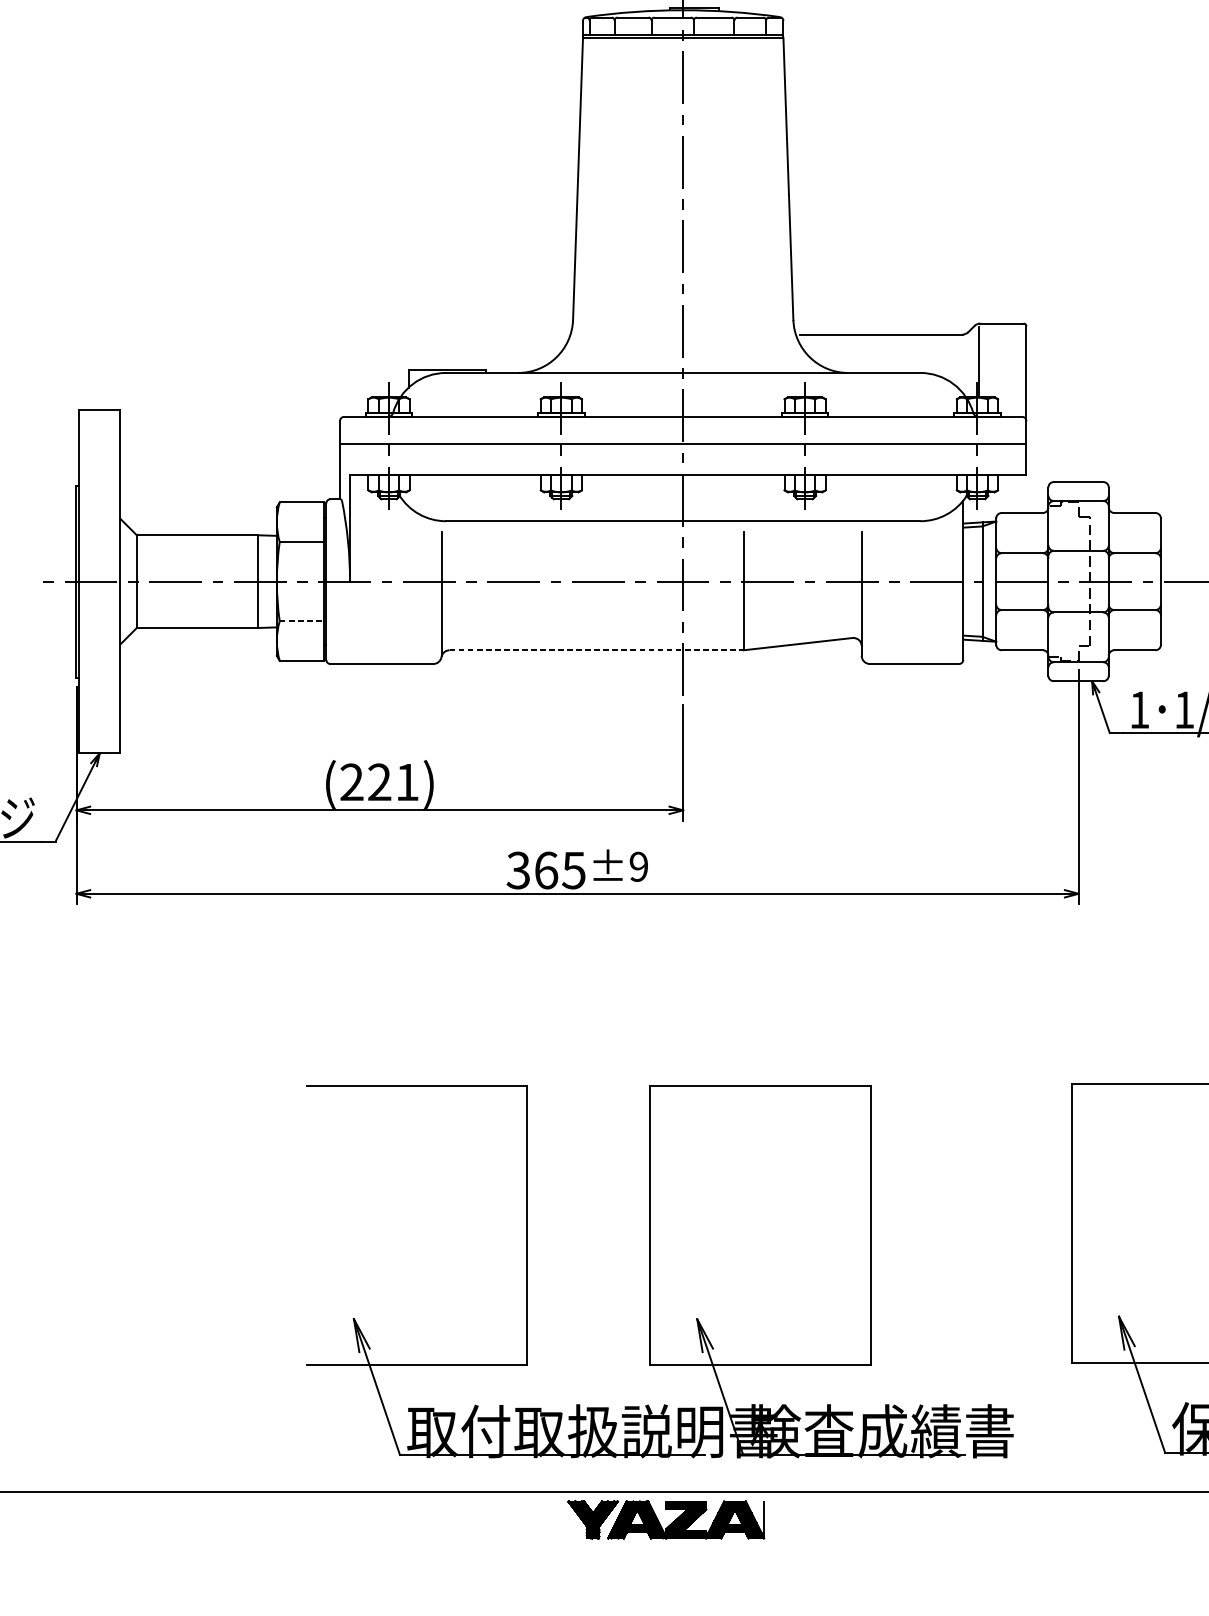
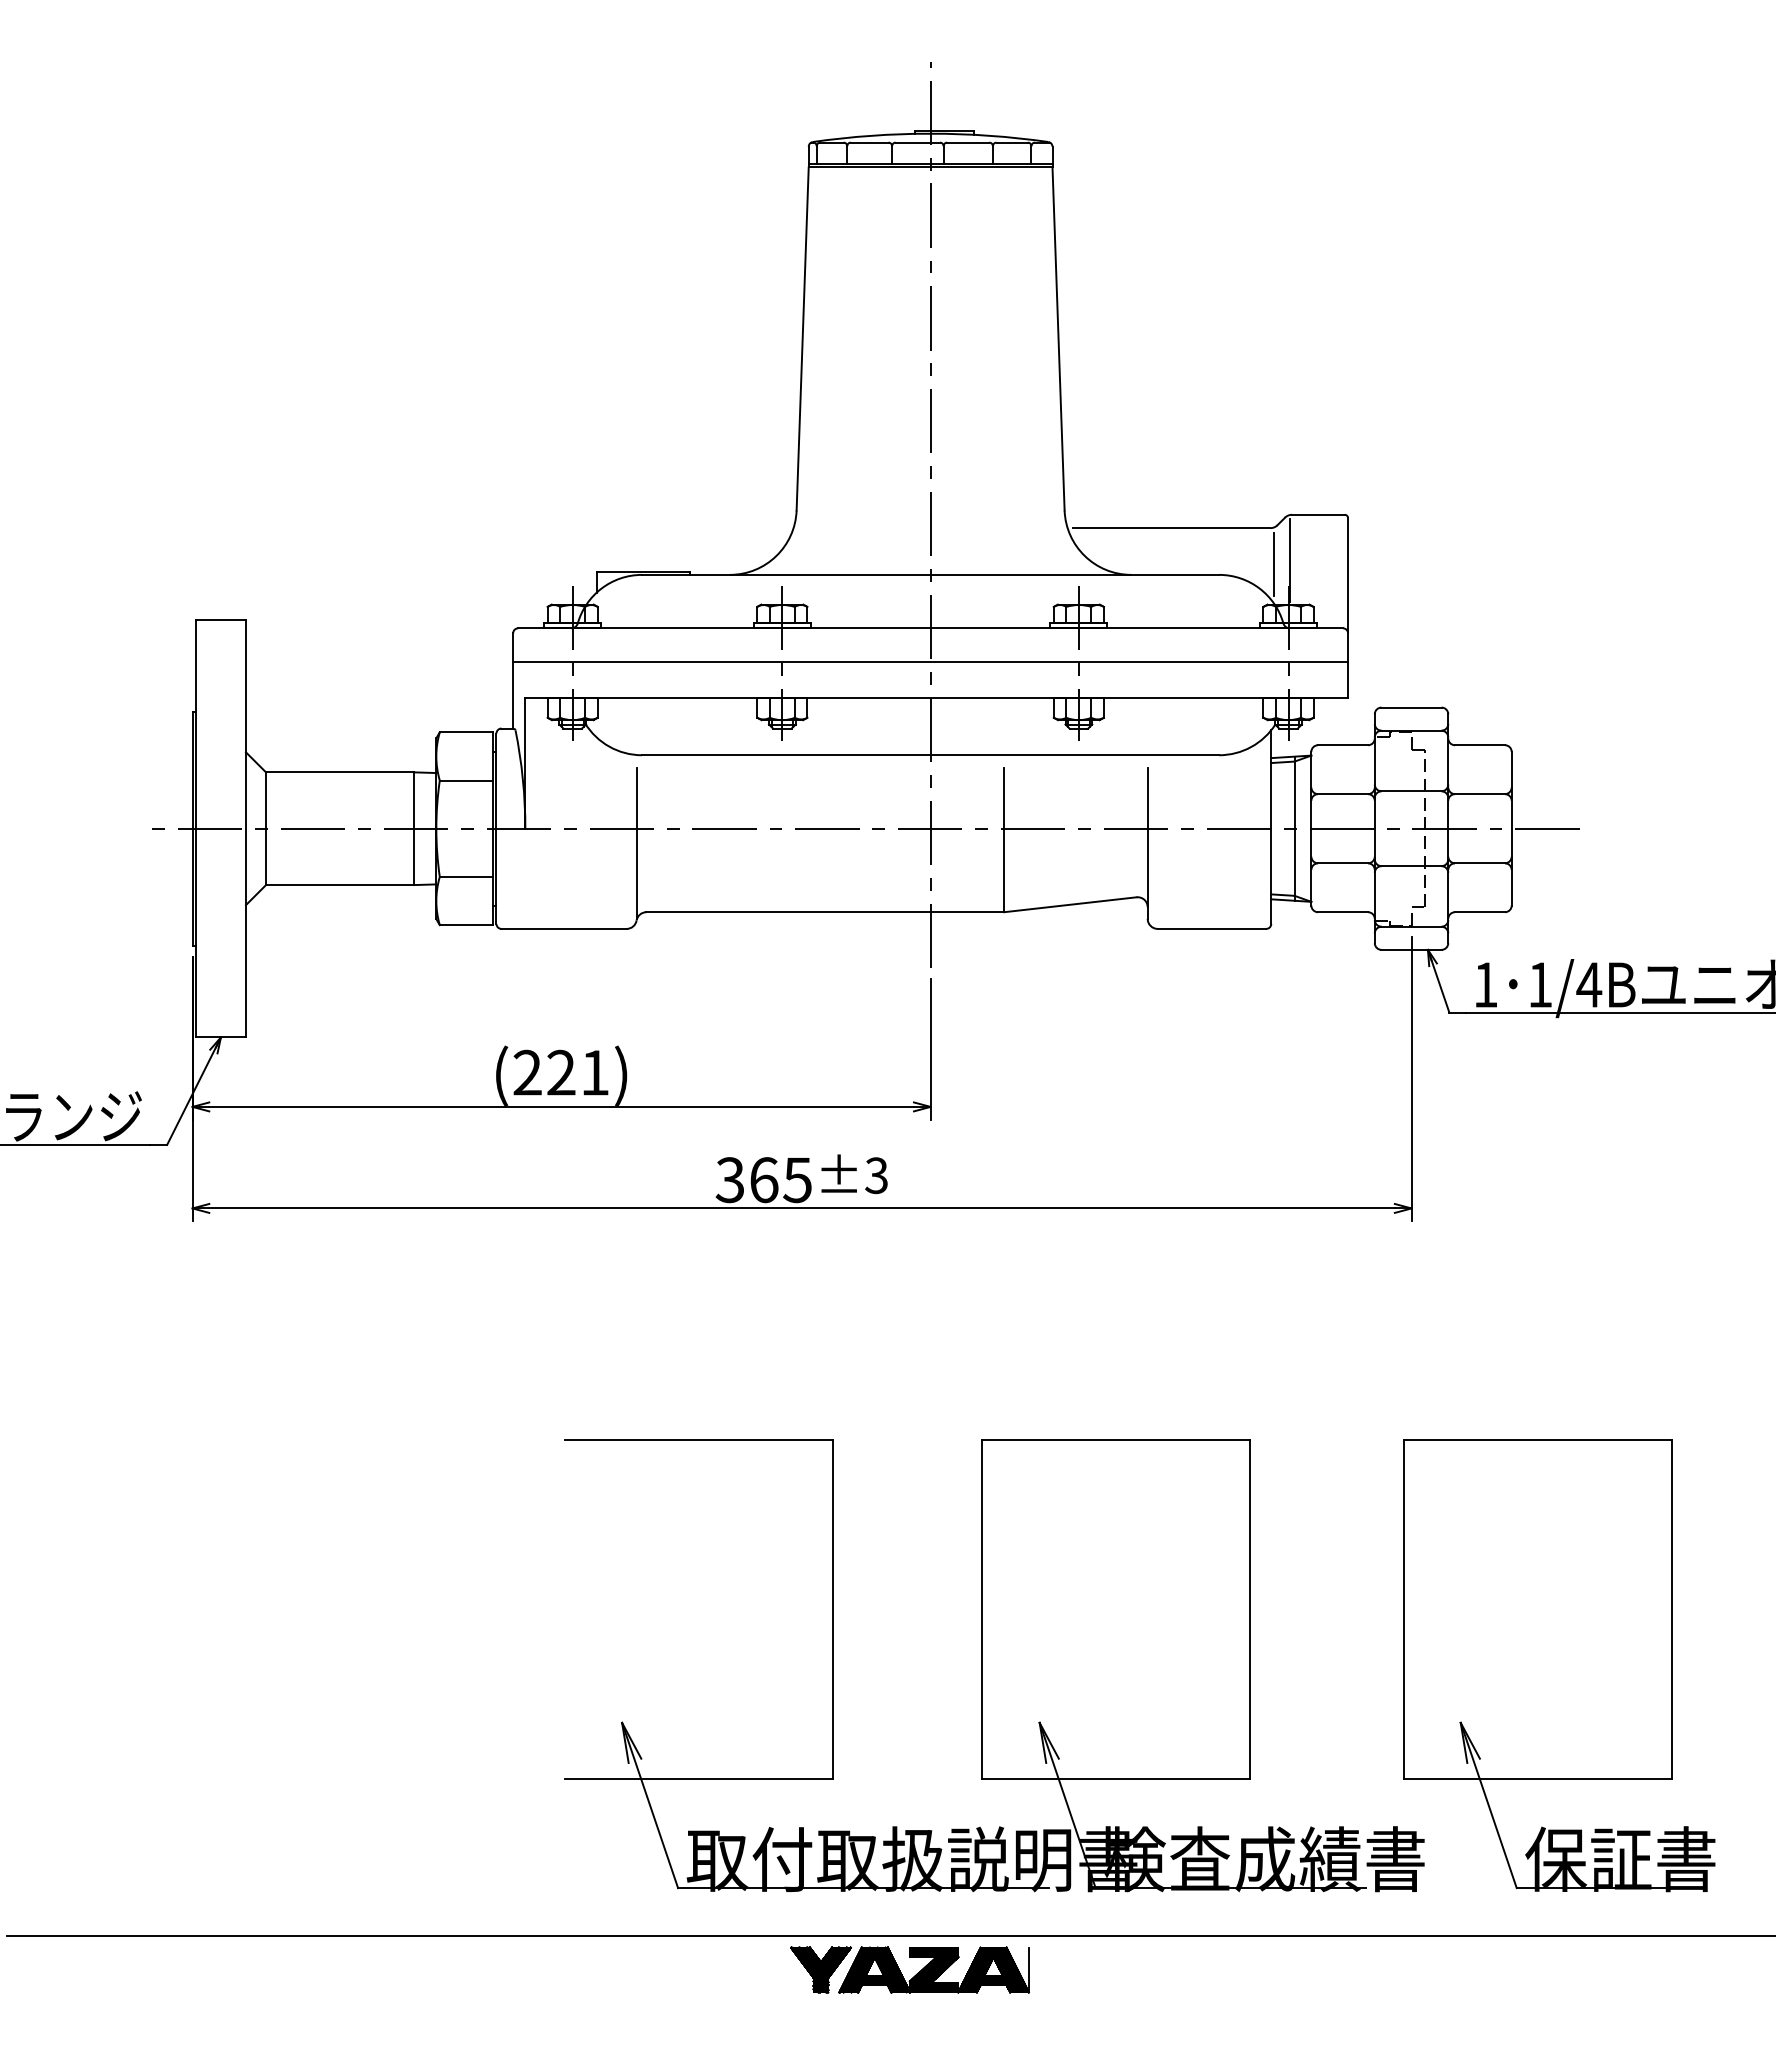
line: (965, 363) -> (1273, 563), added
line: (301, 620) -> (466, 876), dashed -> solid
line: (596, 650) -> (825, 912), dashed -> solid
text: (638, 866) -> (876, 1175), ±9 -> ±3
part: (660, 1272) -> (994, 1665), moved

